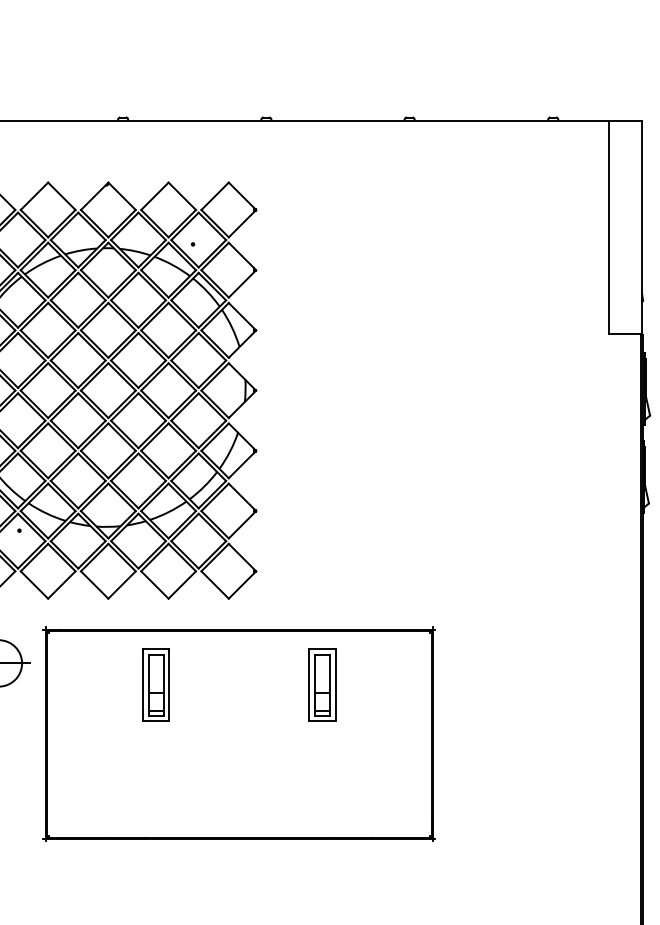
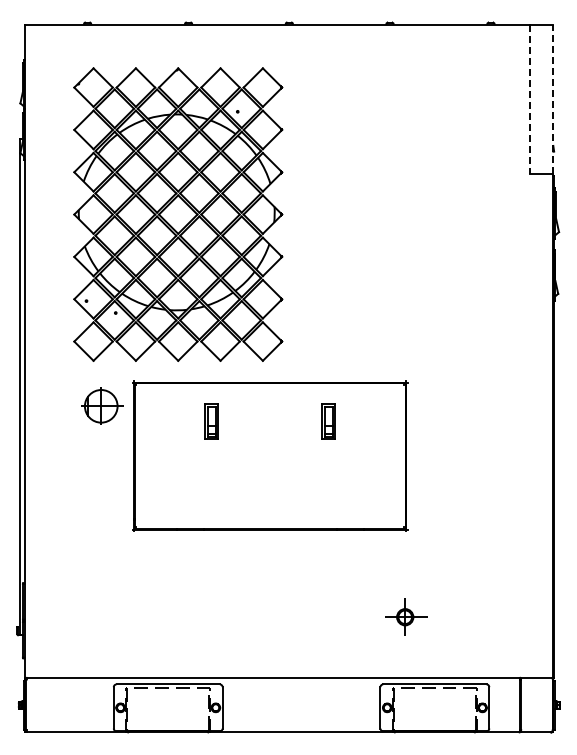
line: (609, 226) -> (530, 99), solid -> dashed
line: (642, 226) -> (553, 99), solid -> dashed
part: (155, 684) -> (211, 421), size x0.7
part: (322, 684) -> (328, 421), size x0.7

